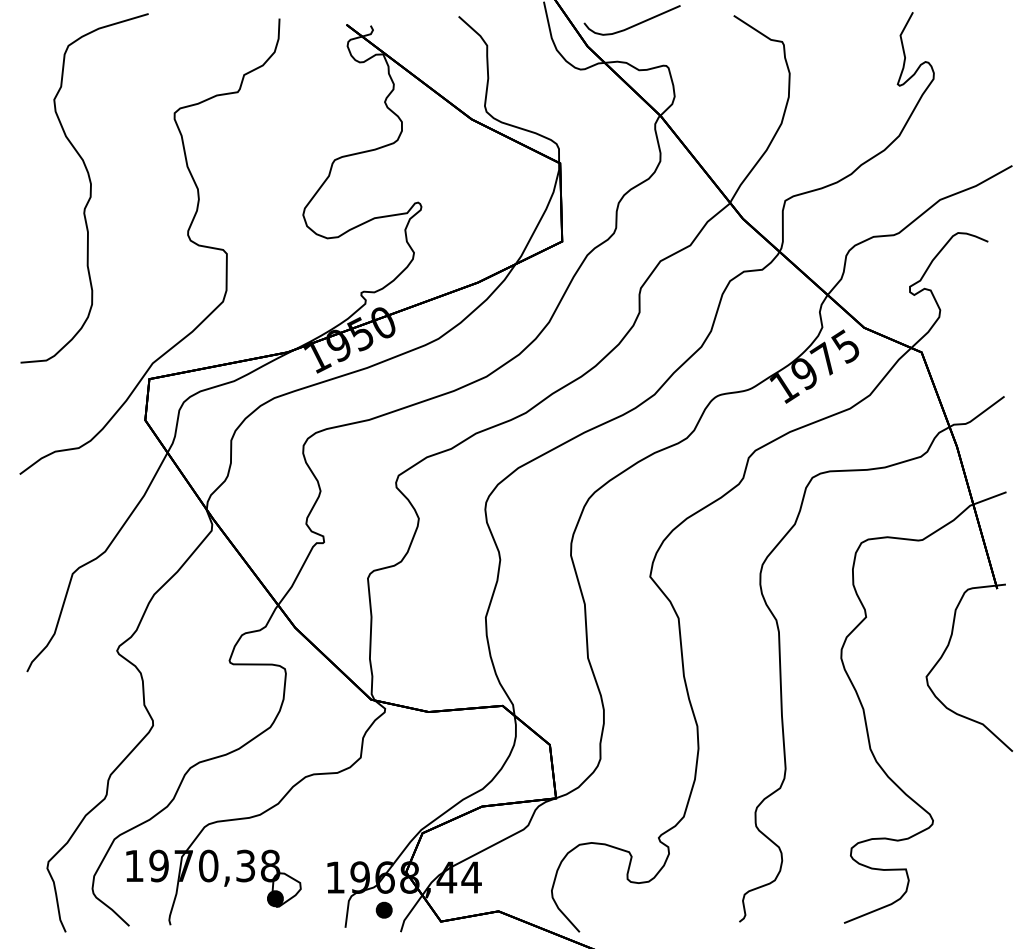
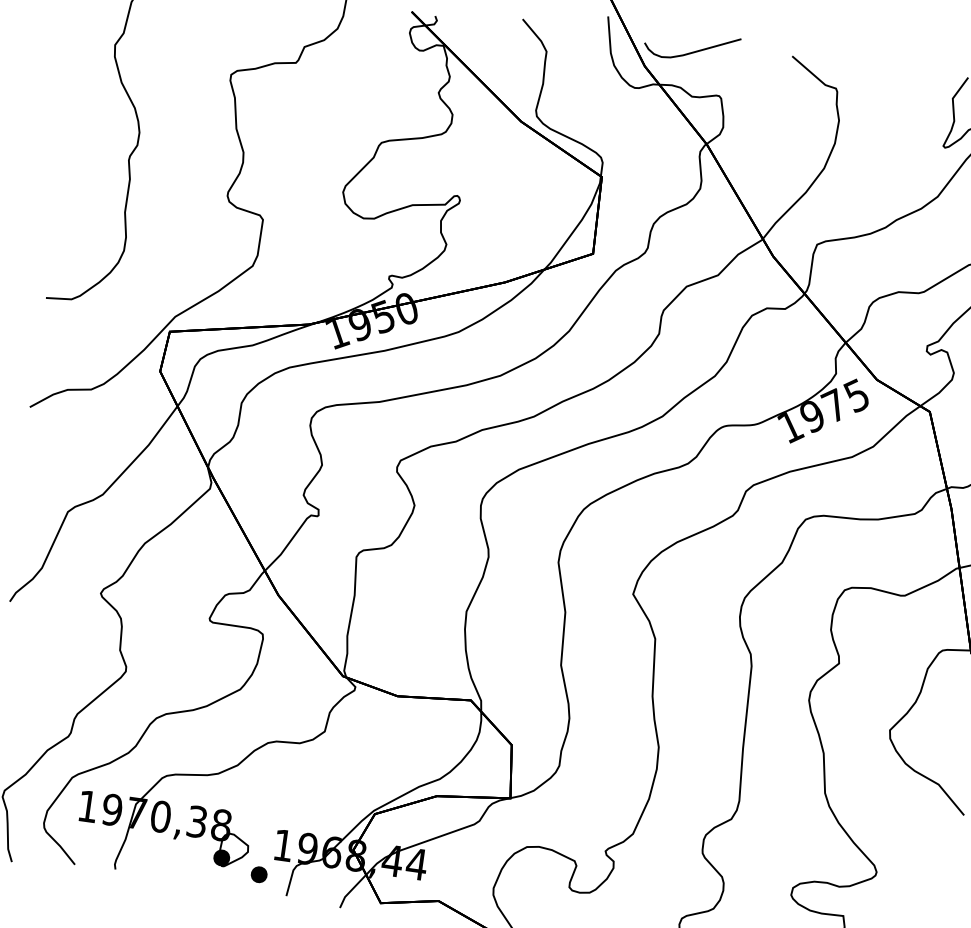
part: (383, 909) -> (258, 873), moved

